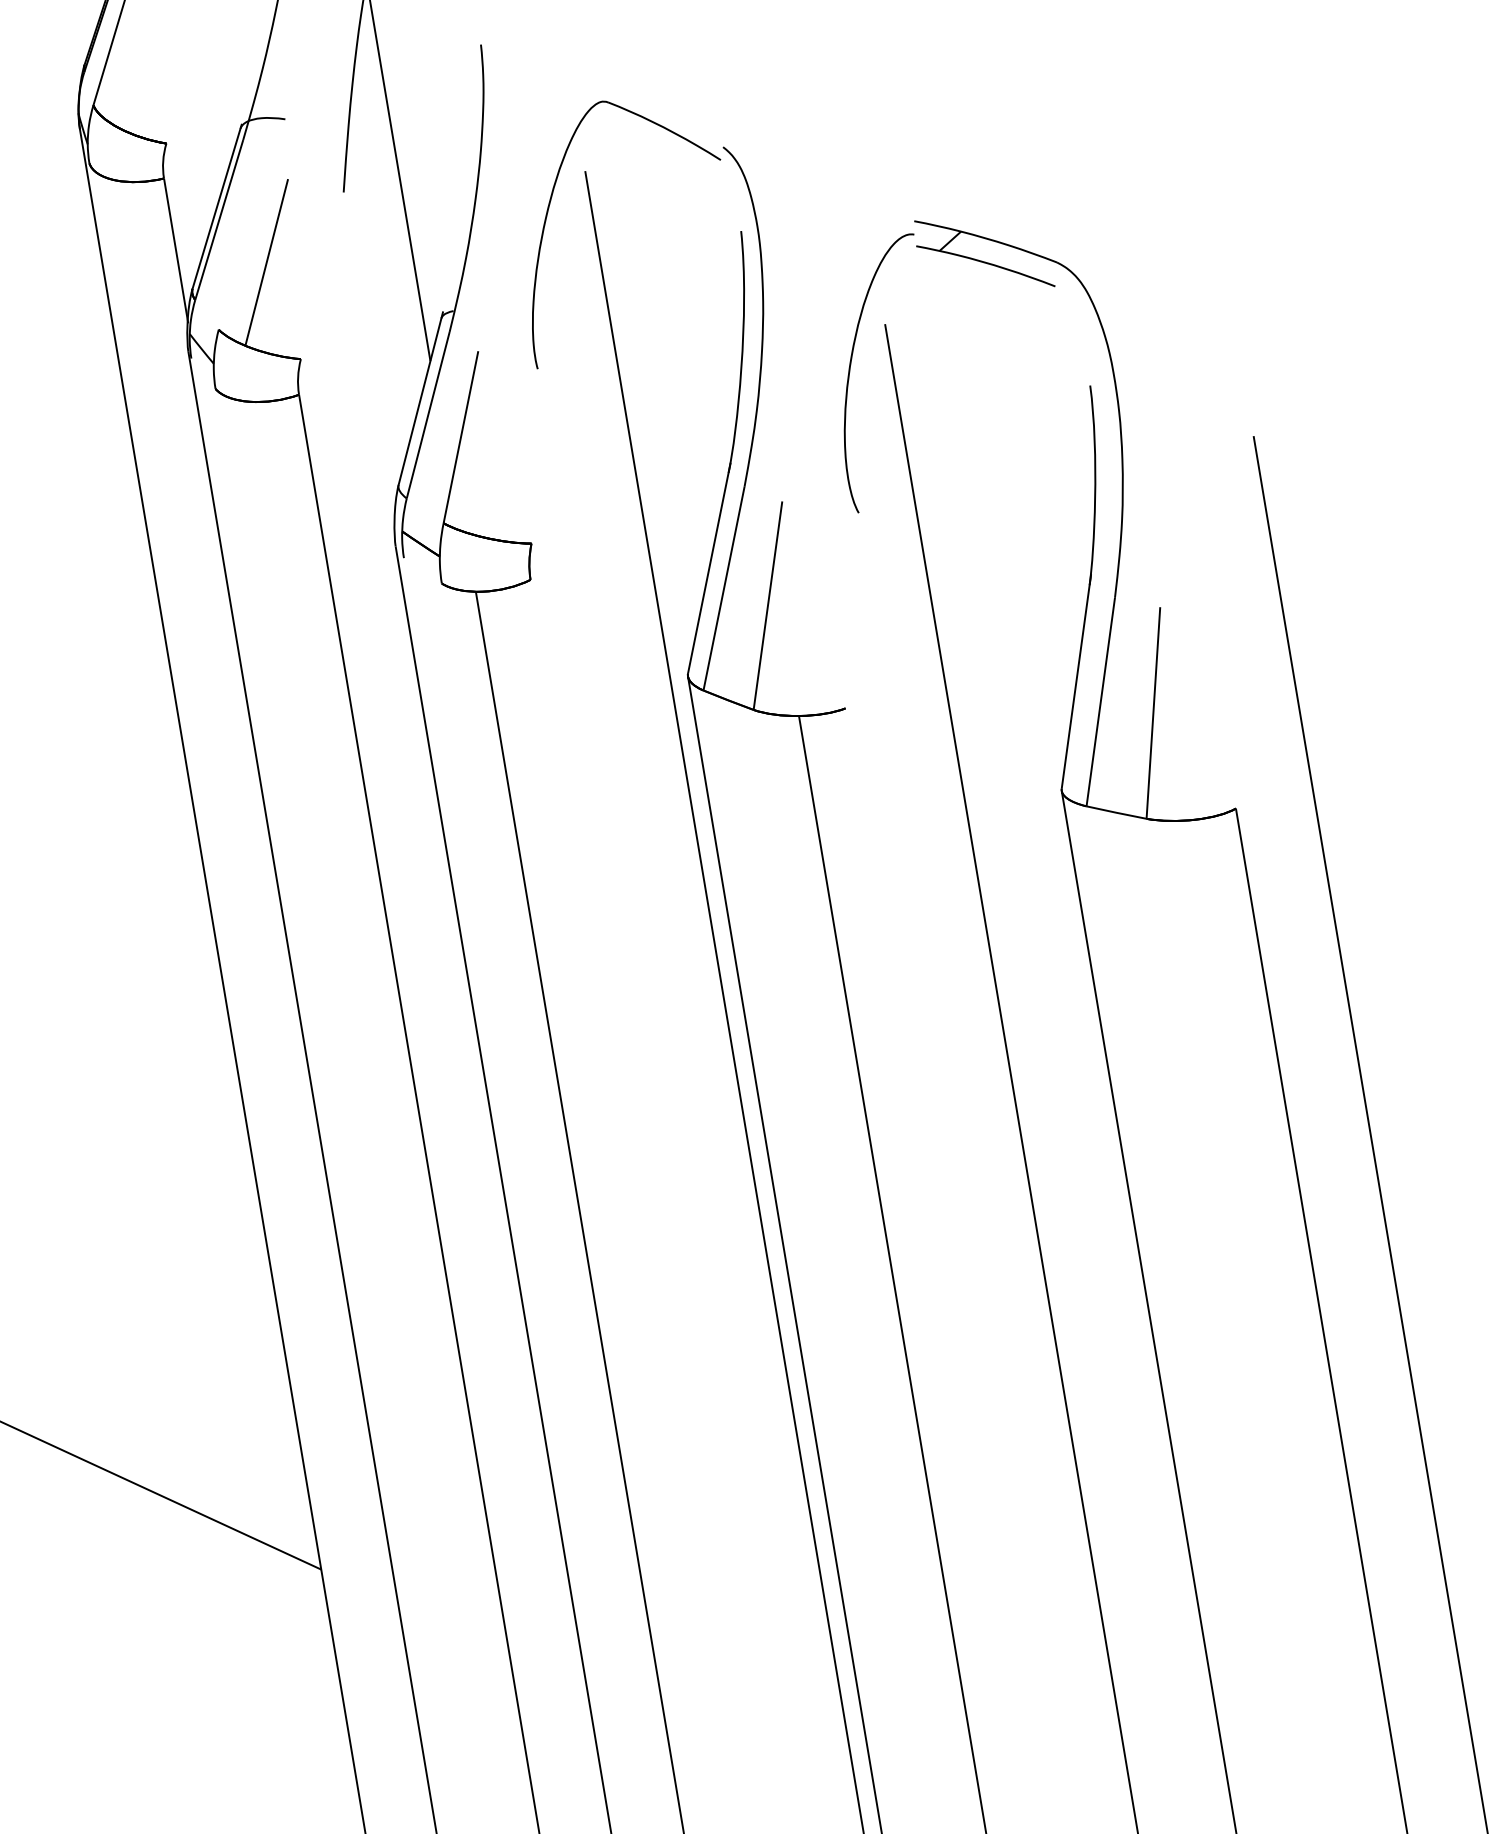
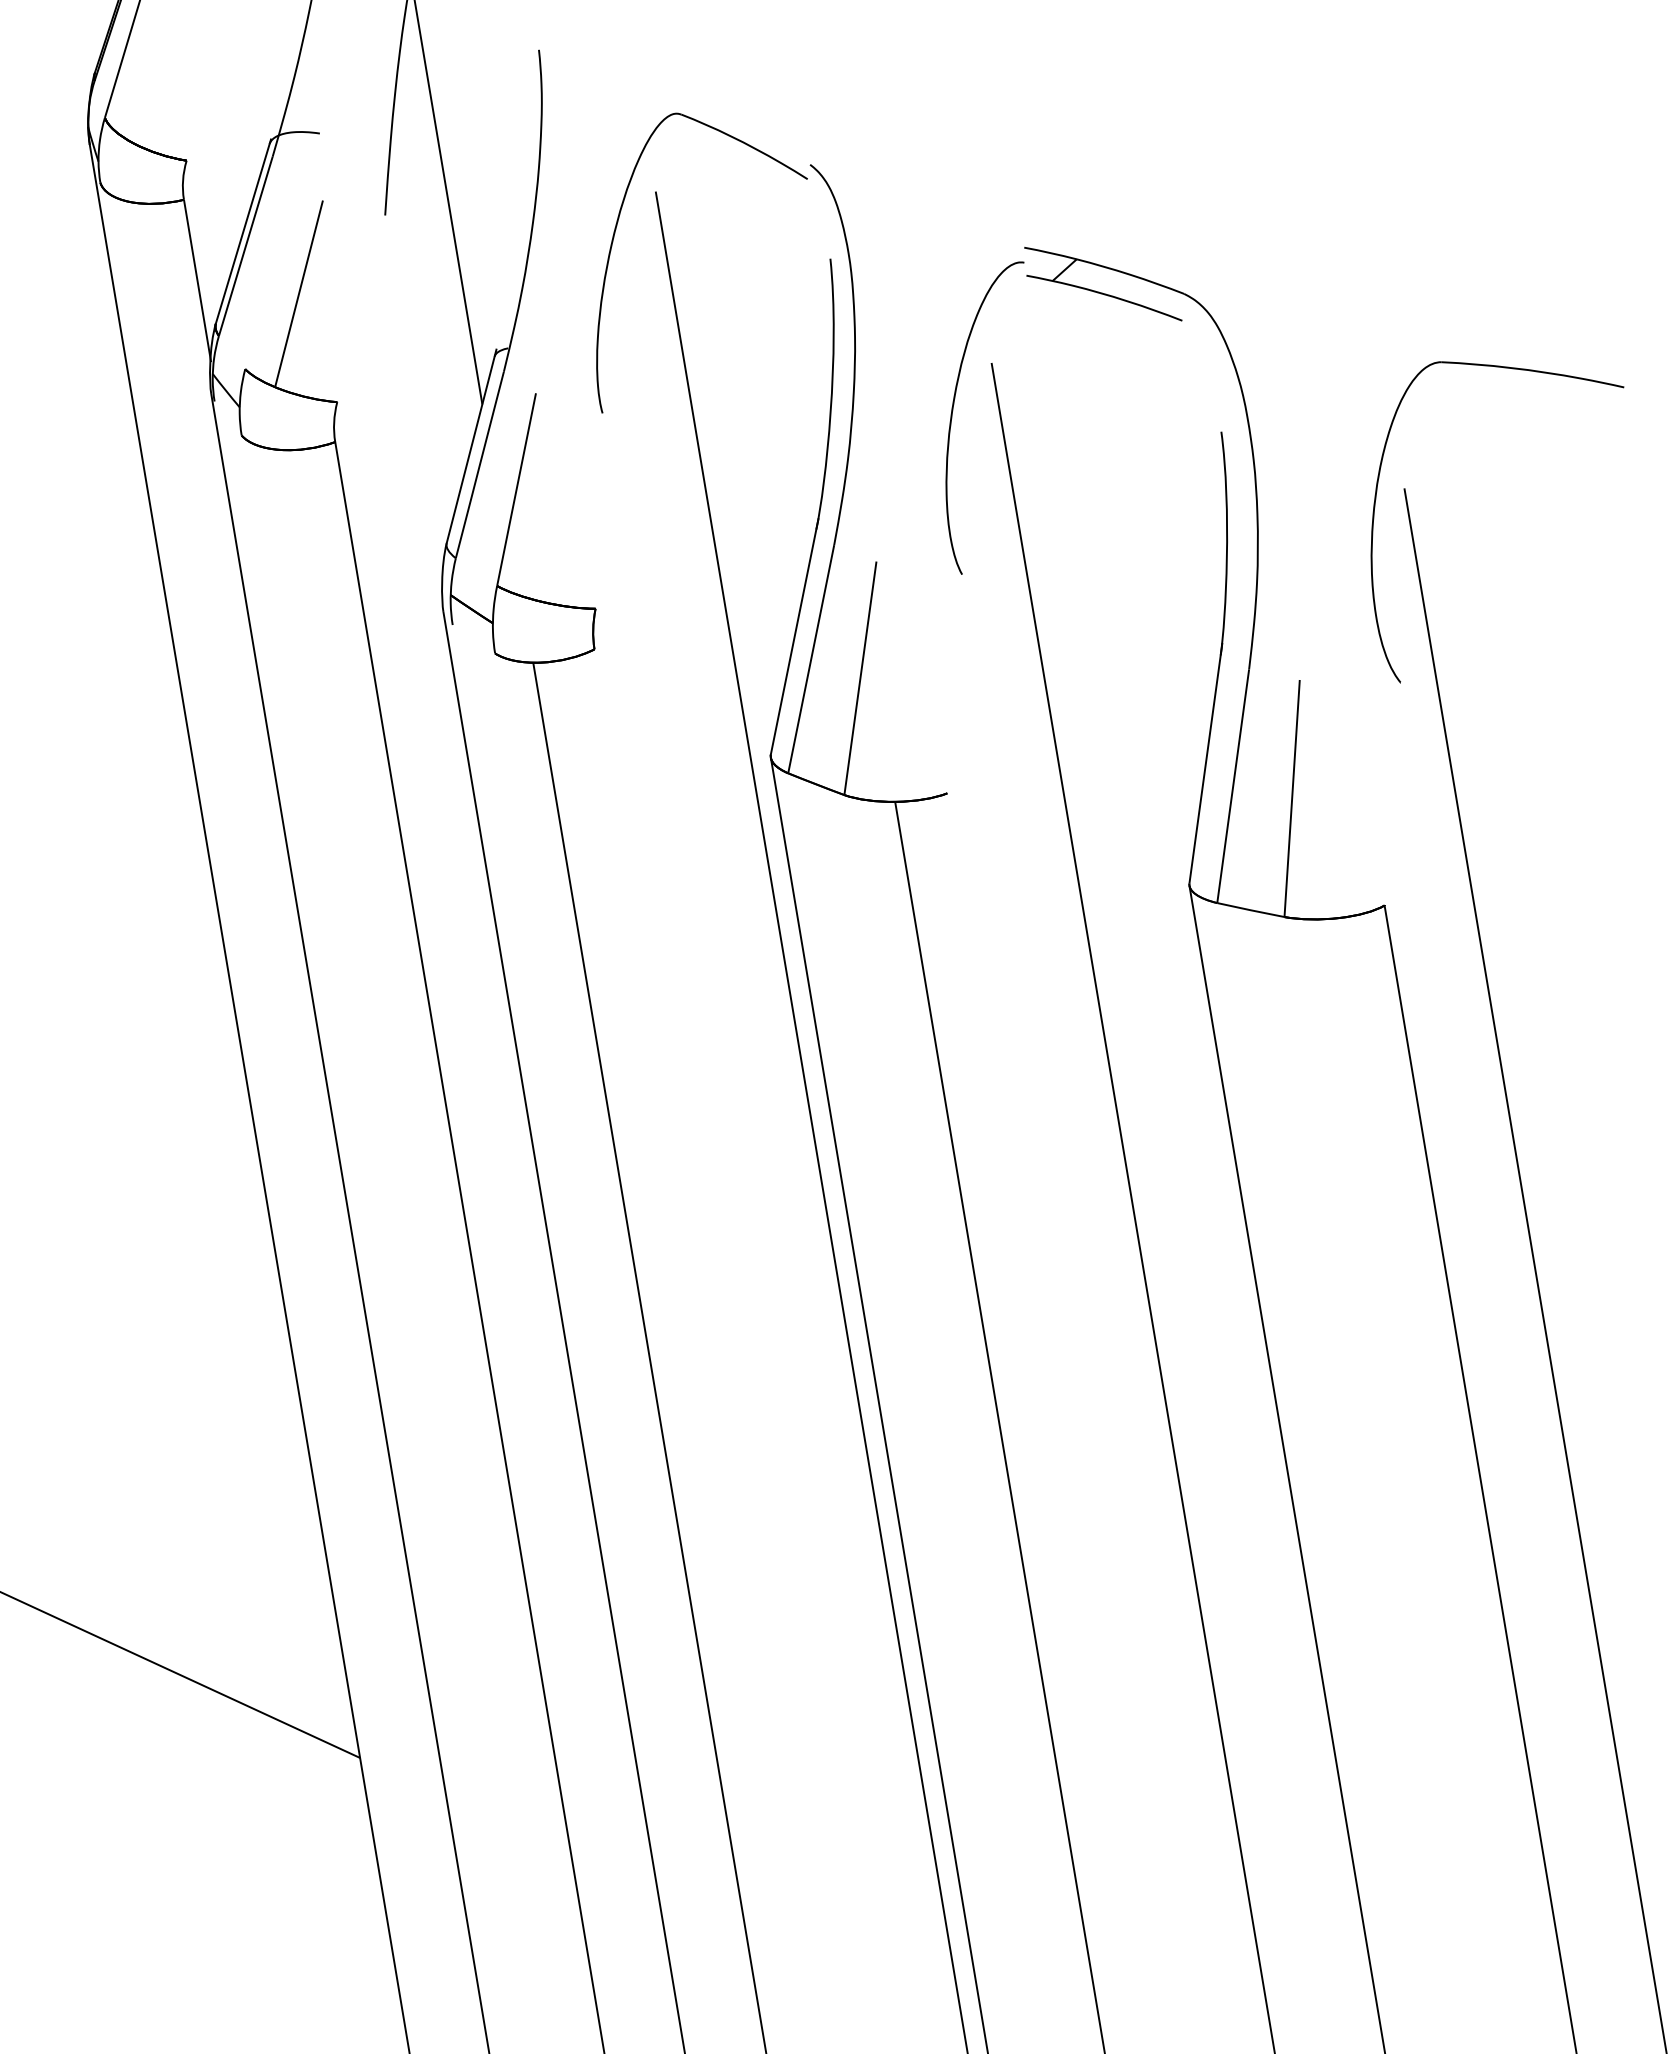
part: (1227, 453) -> (1375, 507), added

